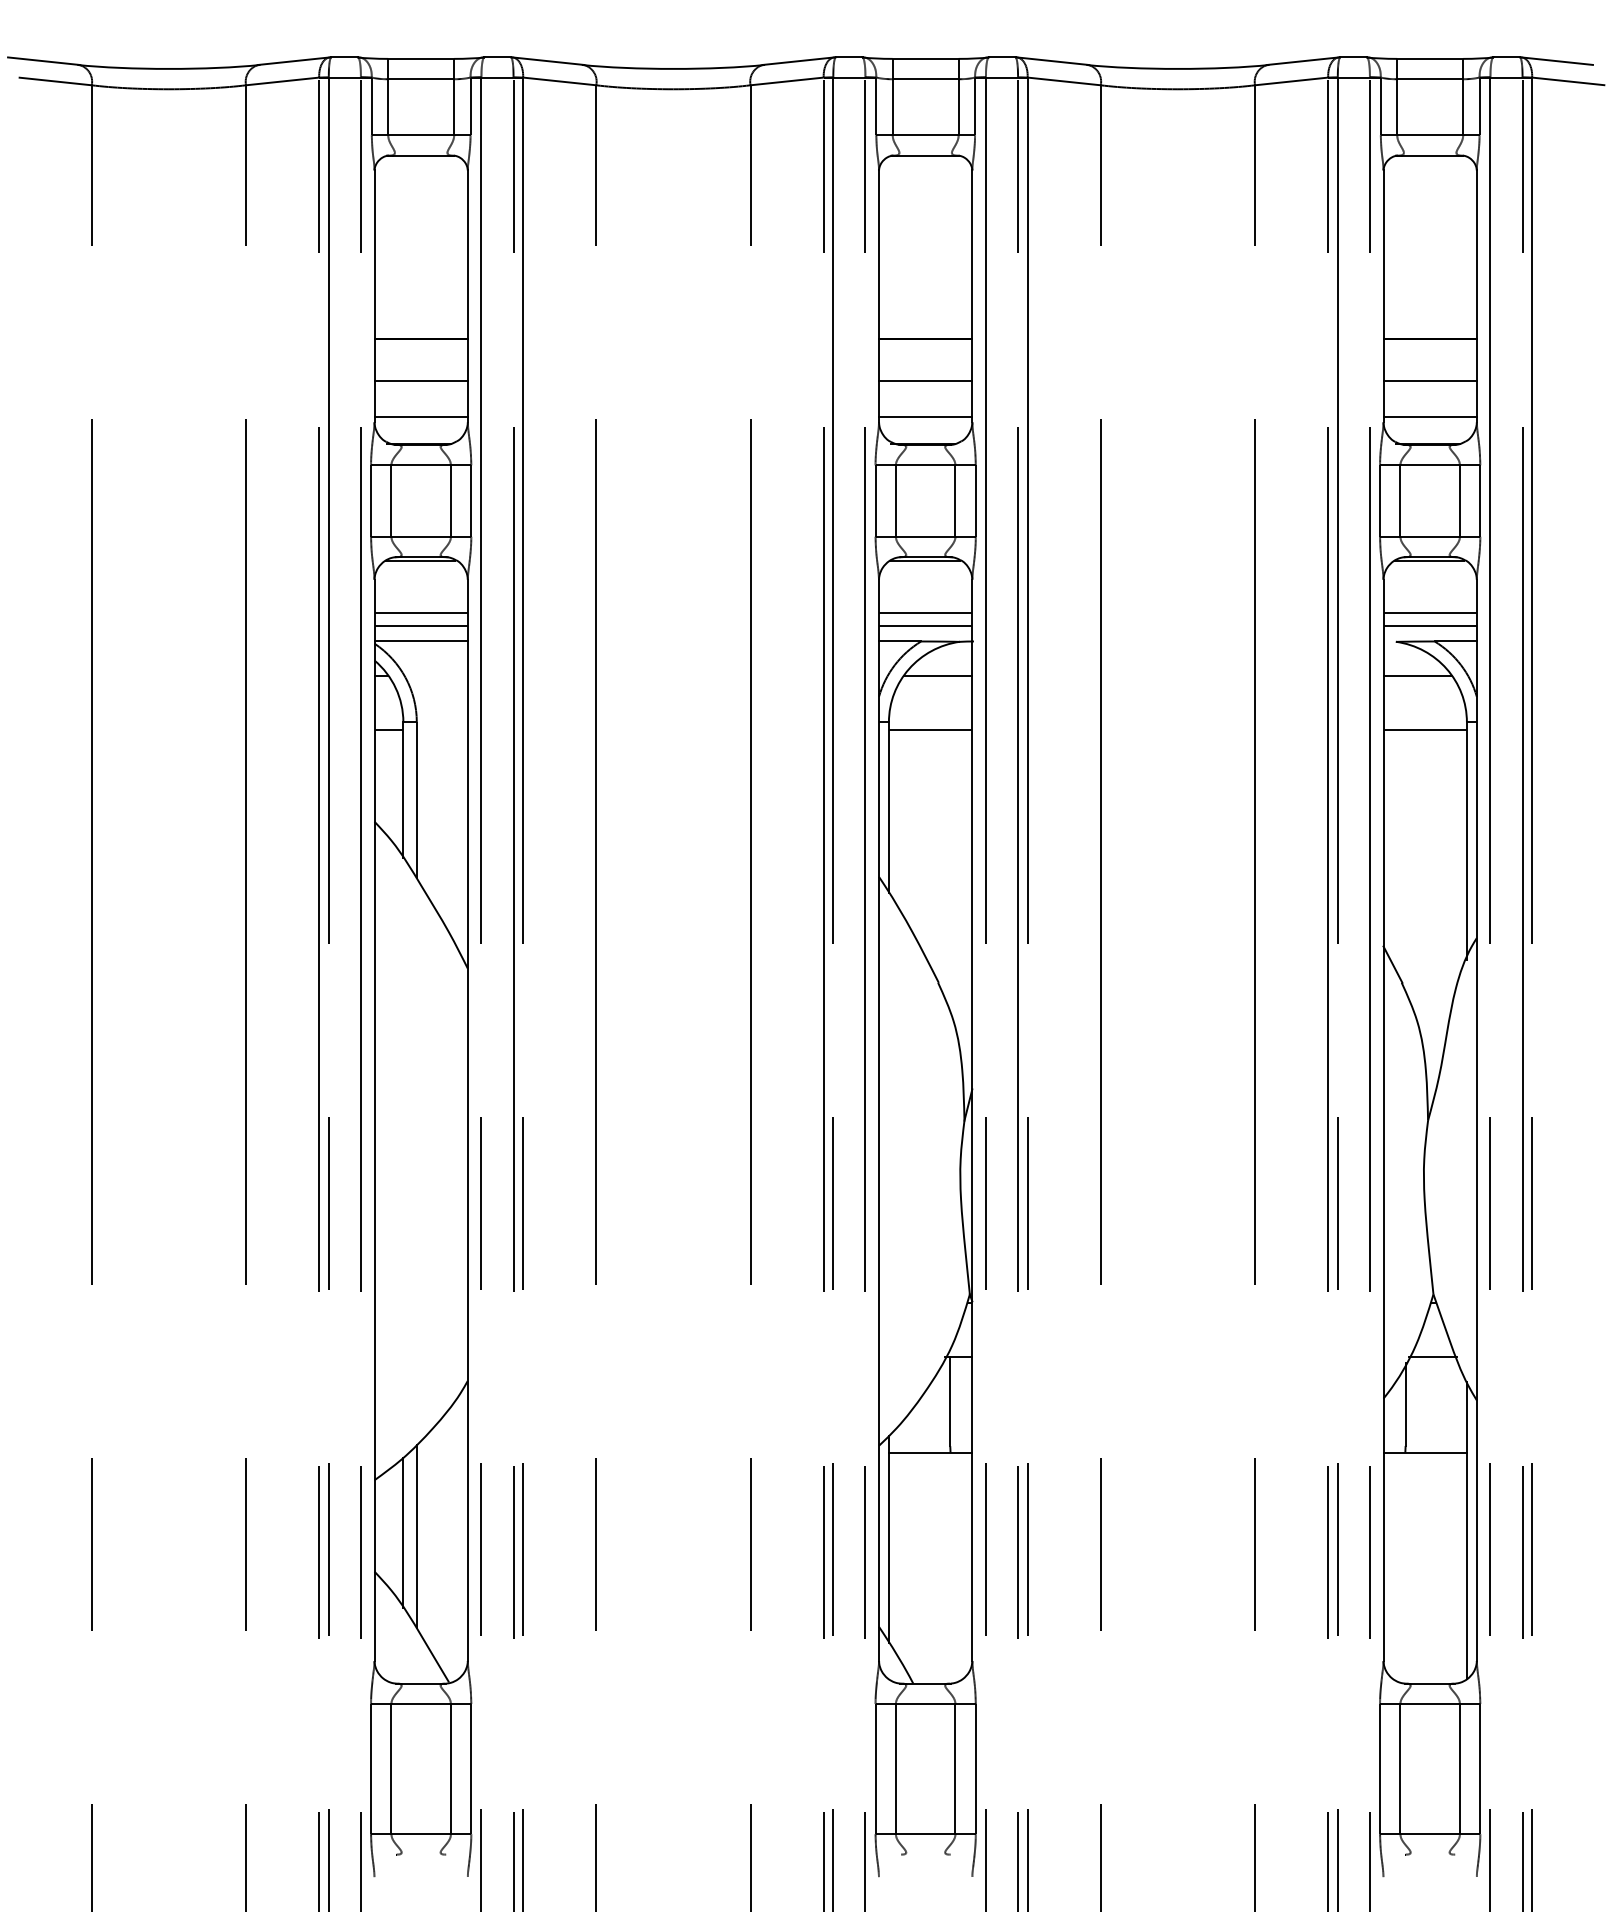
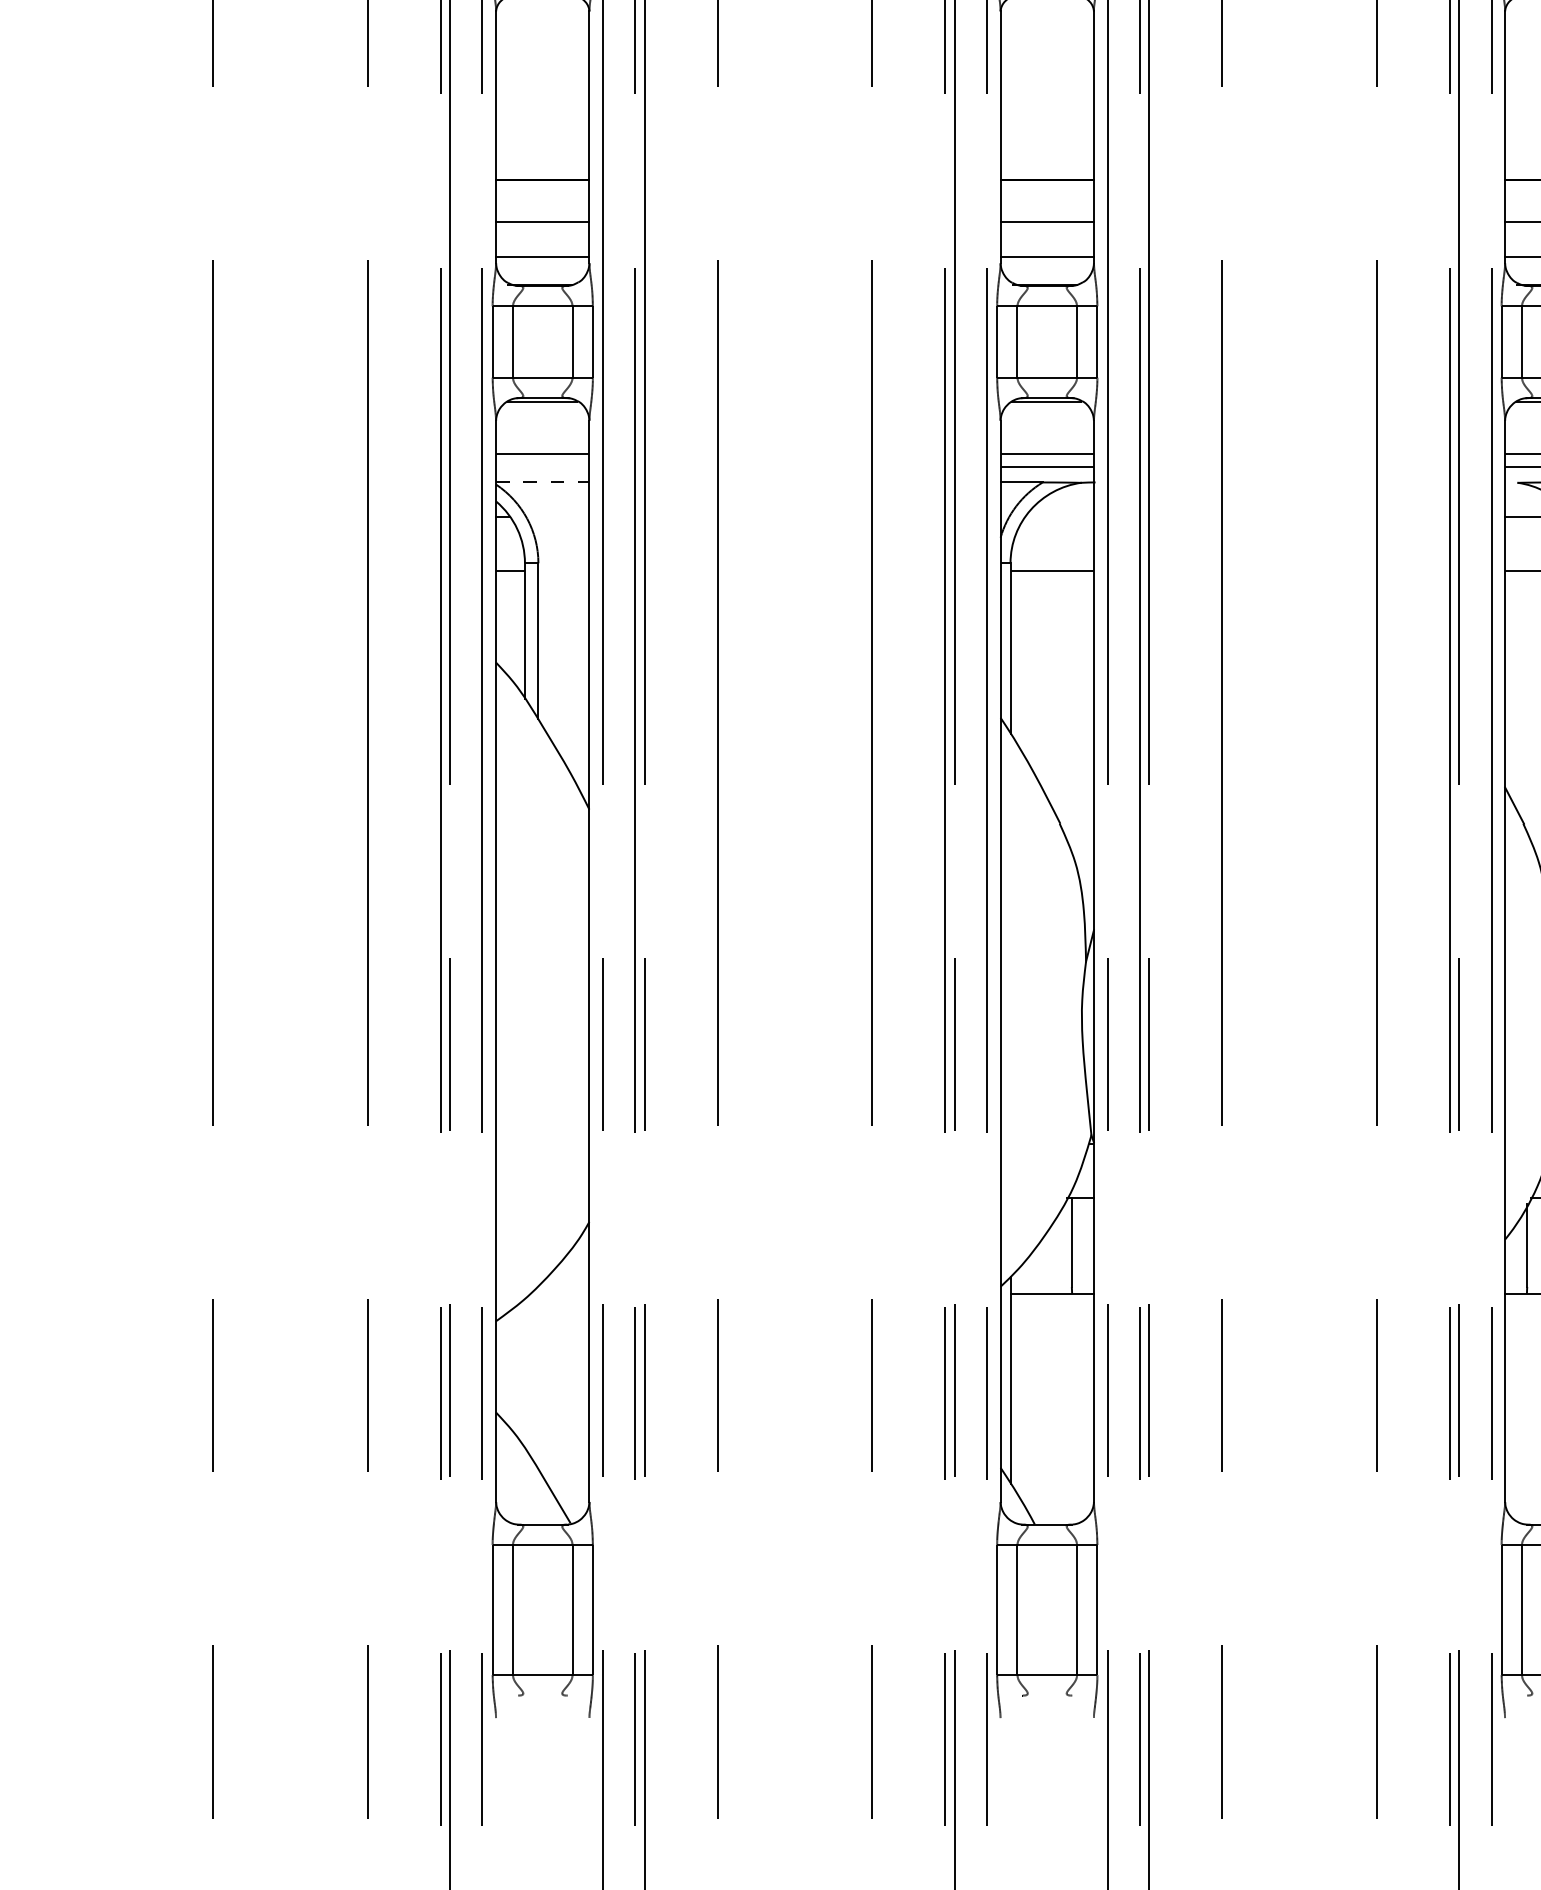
line: (420, 626) -> (542, 467), removed
line: (421, 641) -> (543, 482), solid -> dashed
line: (937, 675) -> (1059, 516), removed
line: (403, 1532) -> (525, 1373), removed
line: (416, 1536) -> (538, 1377), removed

